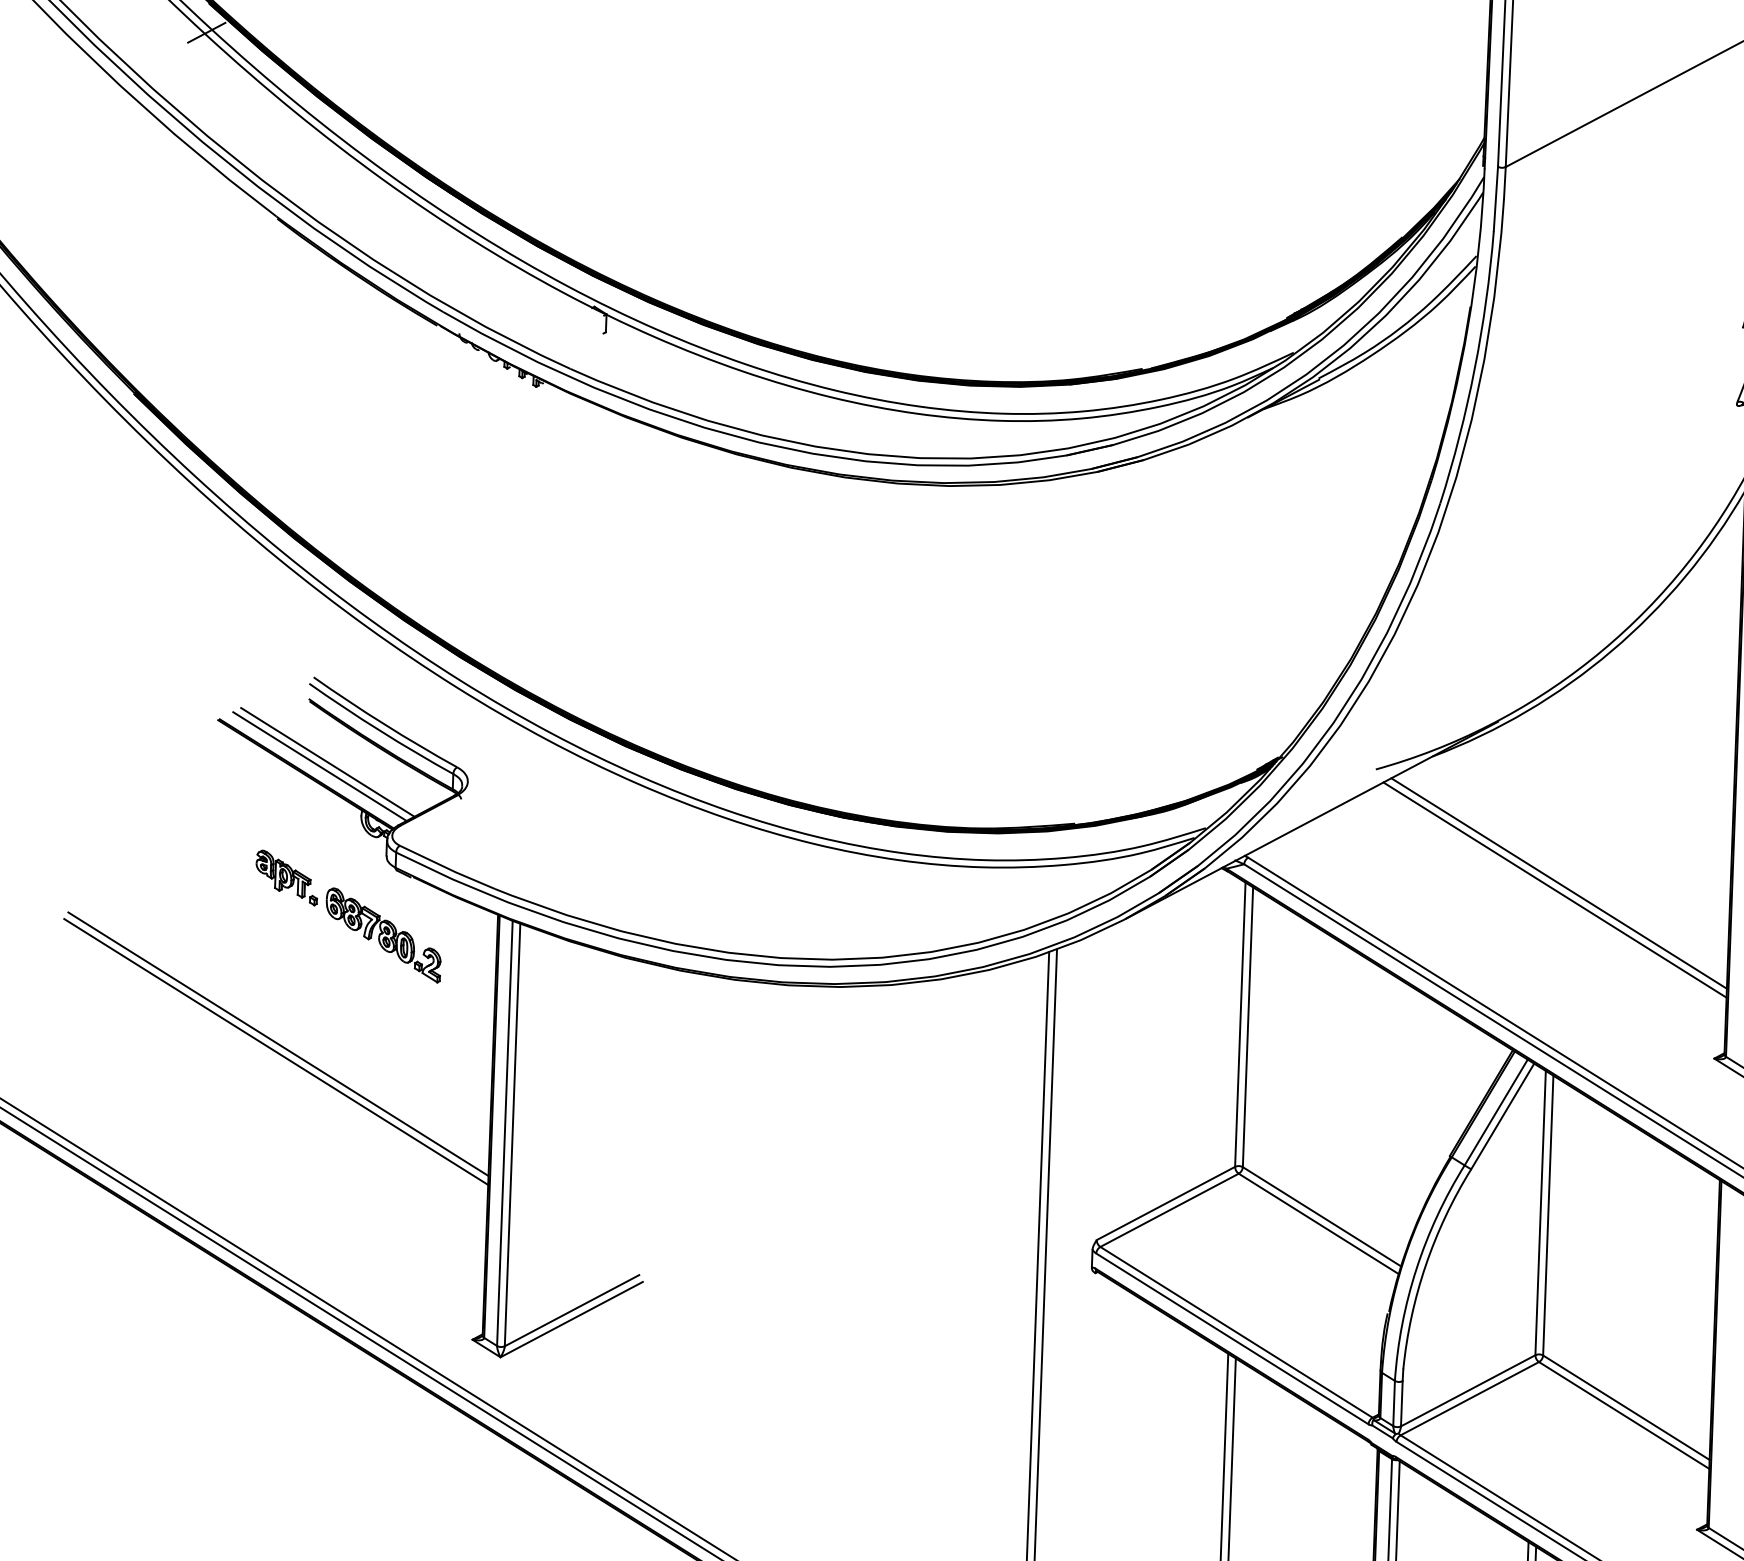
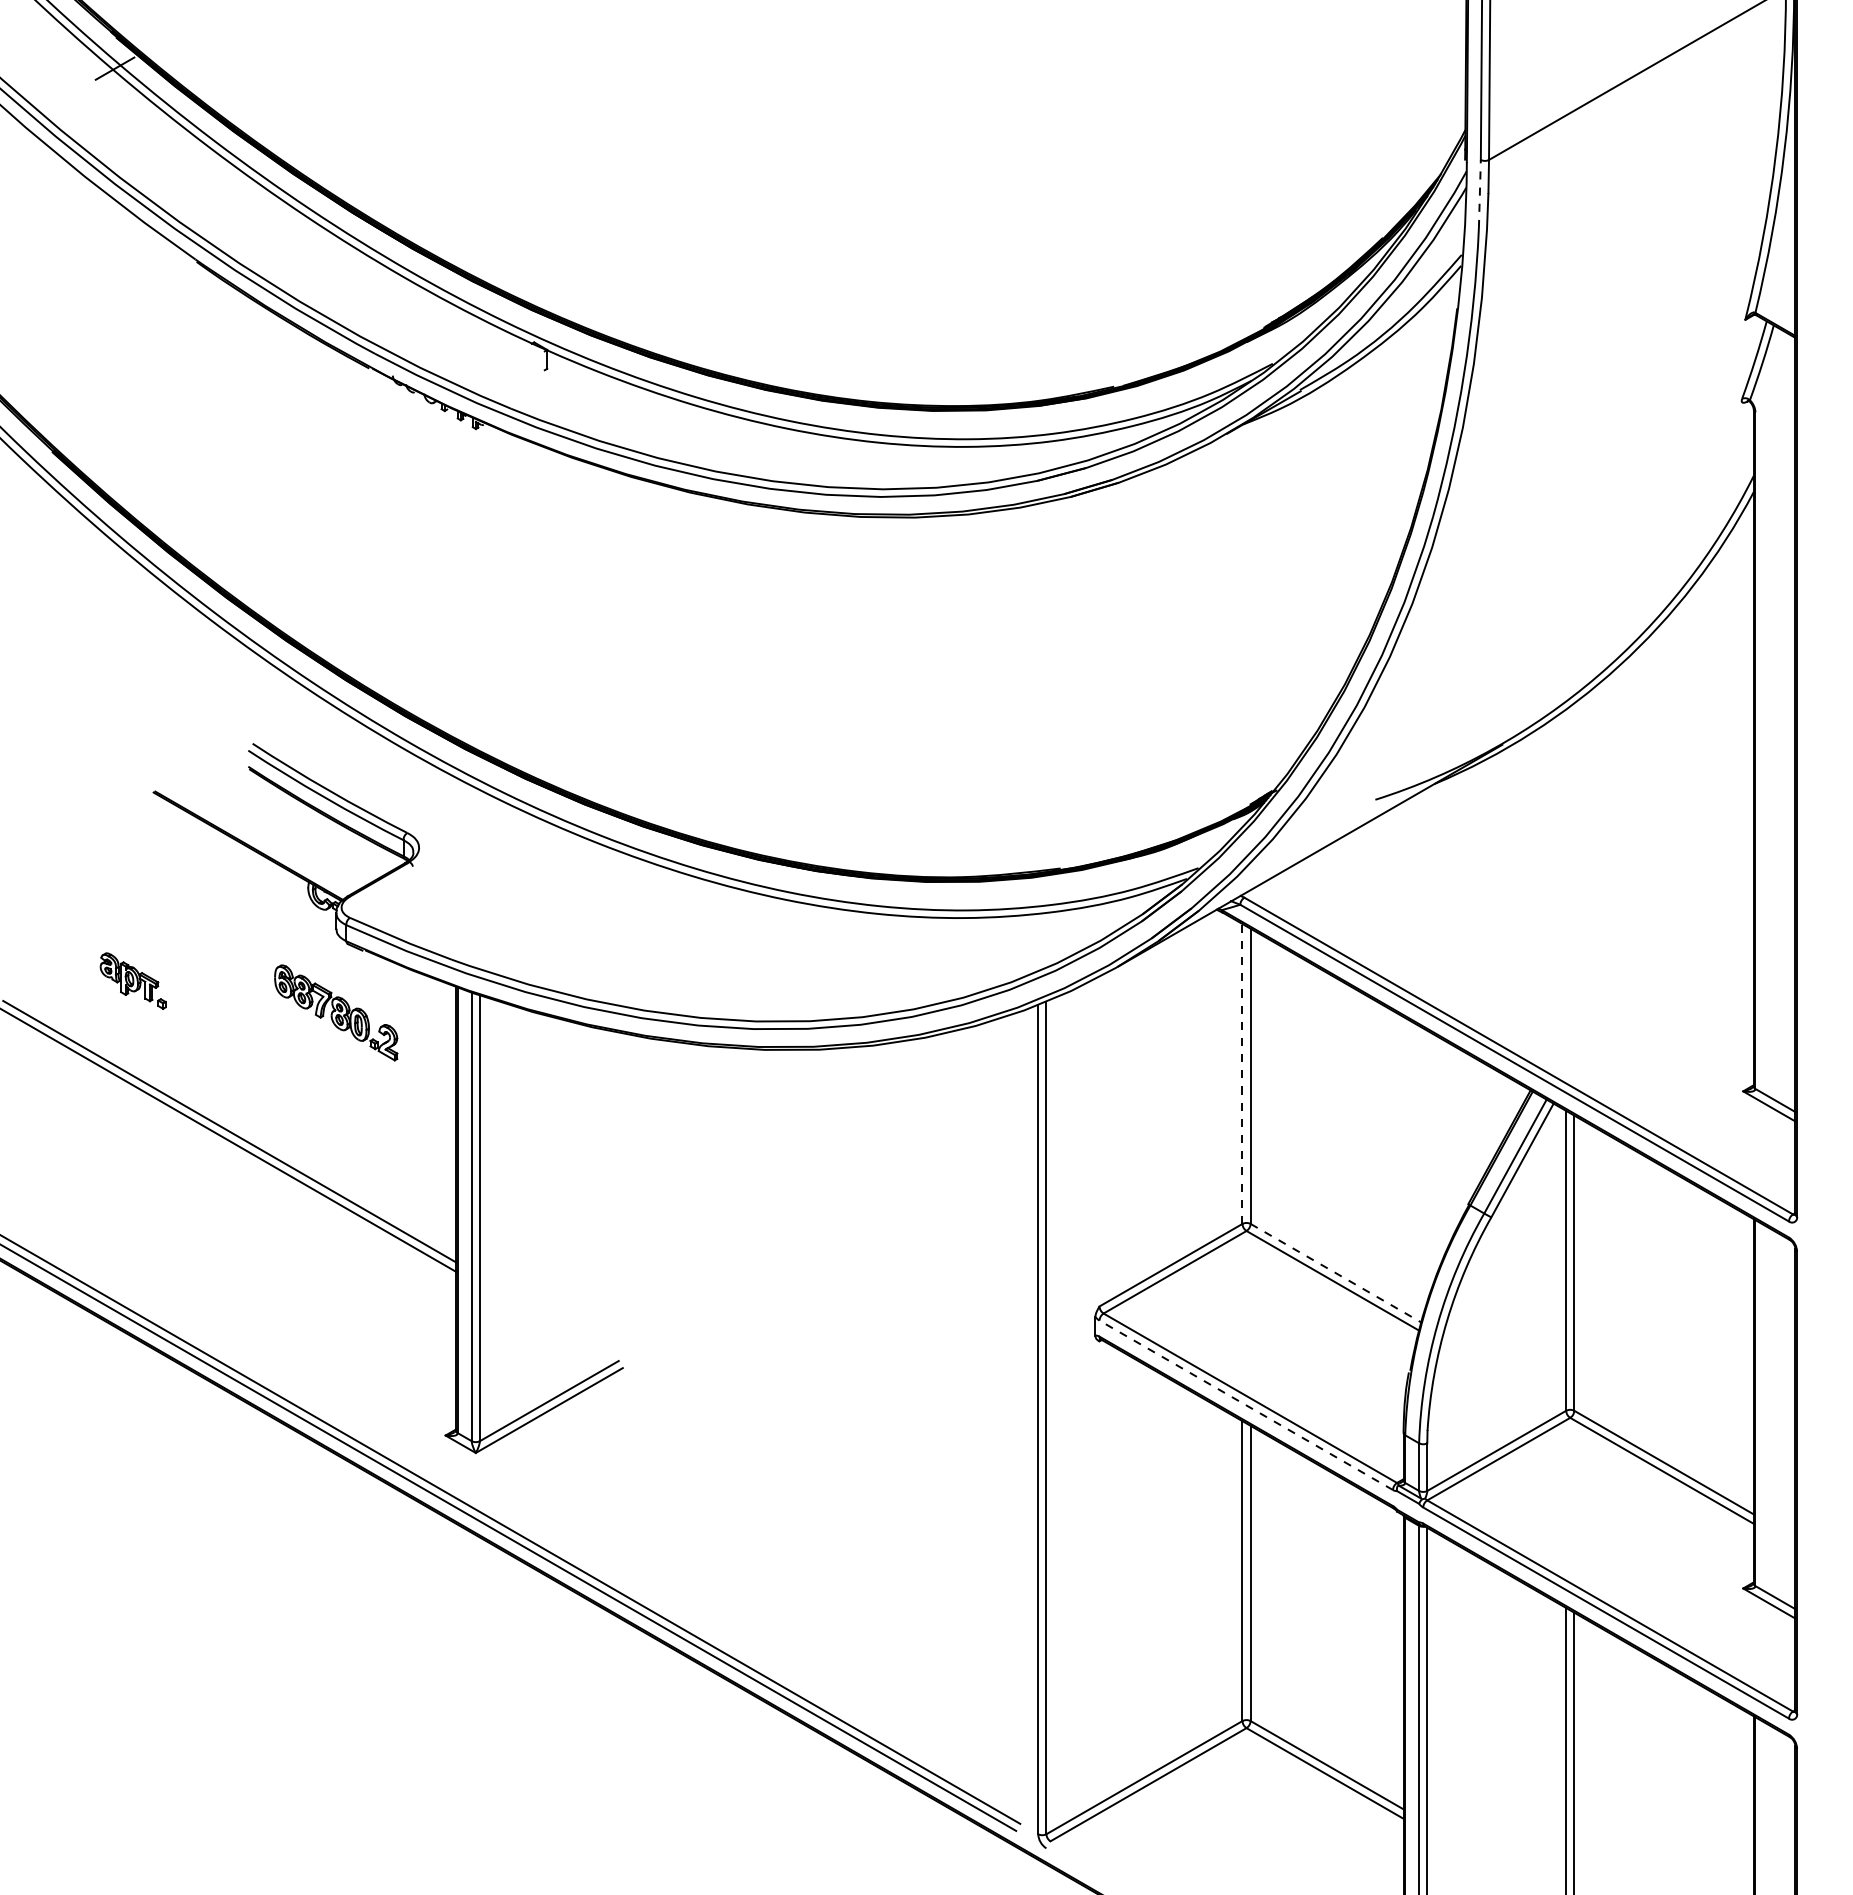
line: (1495, 198) -> (1479, 193), solid -> dashed
line: (327, 762) -> (270, 832), removed
line: (319, 766) -> (262, 837), removed
part: (286, 877) -> (132, 980), moved
line: (1558, 883) -> (1572, 912), removed
line: (1554, 889) -> (1568, 919), removed
line: (1240, 1024) -> (1242, 1073), solid -> dashed
line: (1322, 1217) -> (1336, 1273), solid -> dashed
line: (1231, 1339) -> (1245, 1405), solid -> dashed

